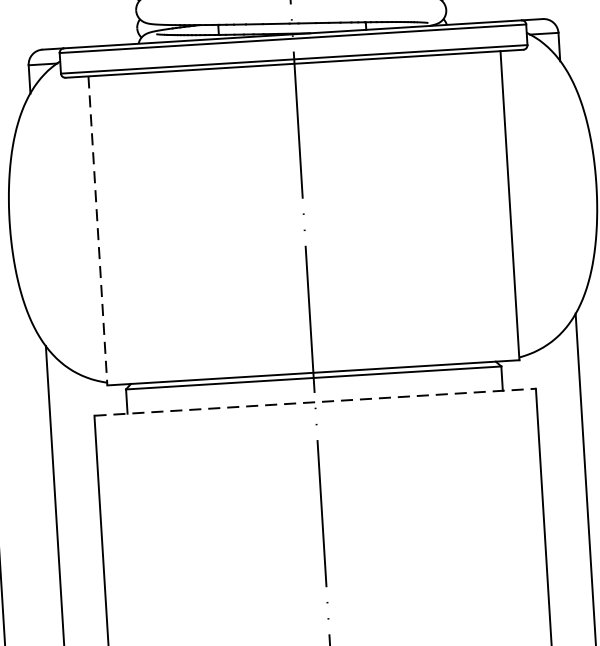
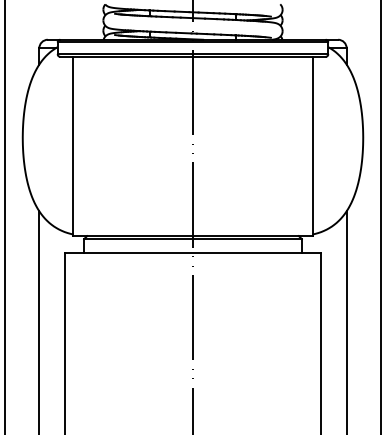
line: (97, 230) -> (73, 146), dashed -> solid
line: (316, 402) -> (193, 253), dashed -> solid

